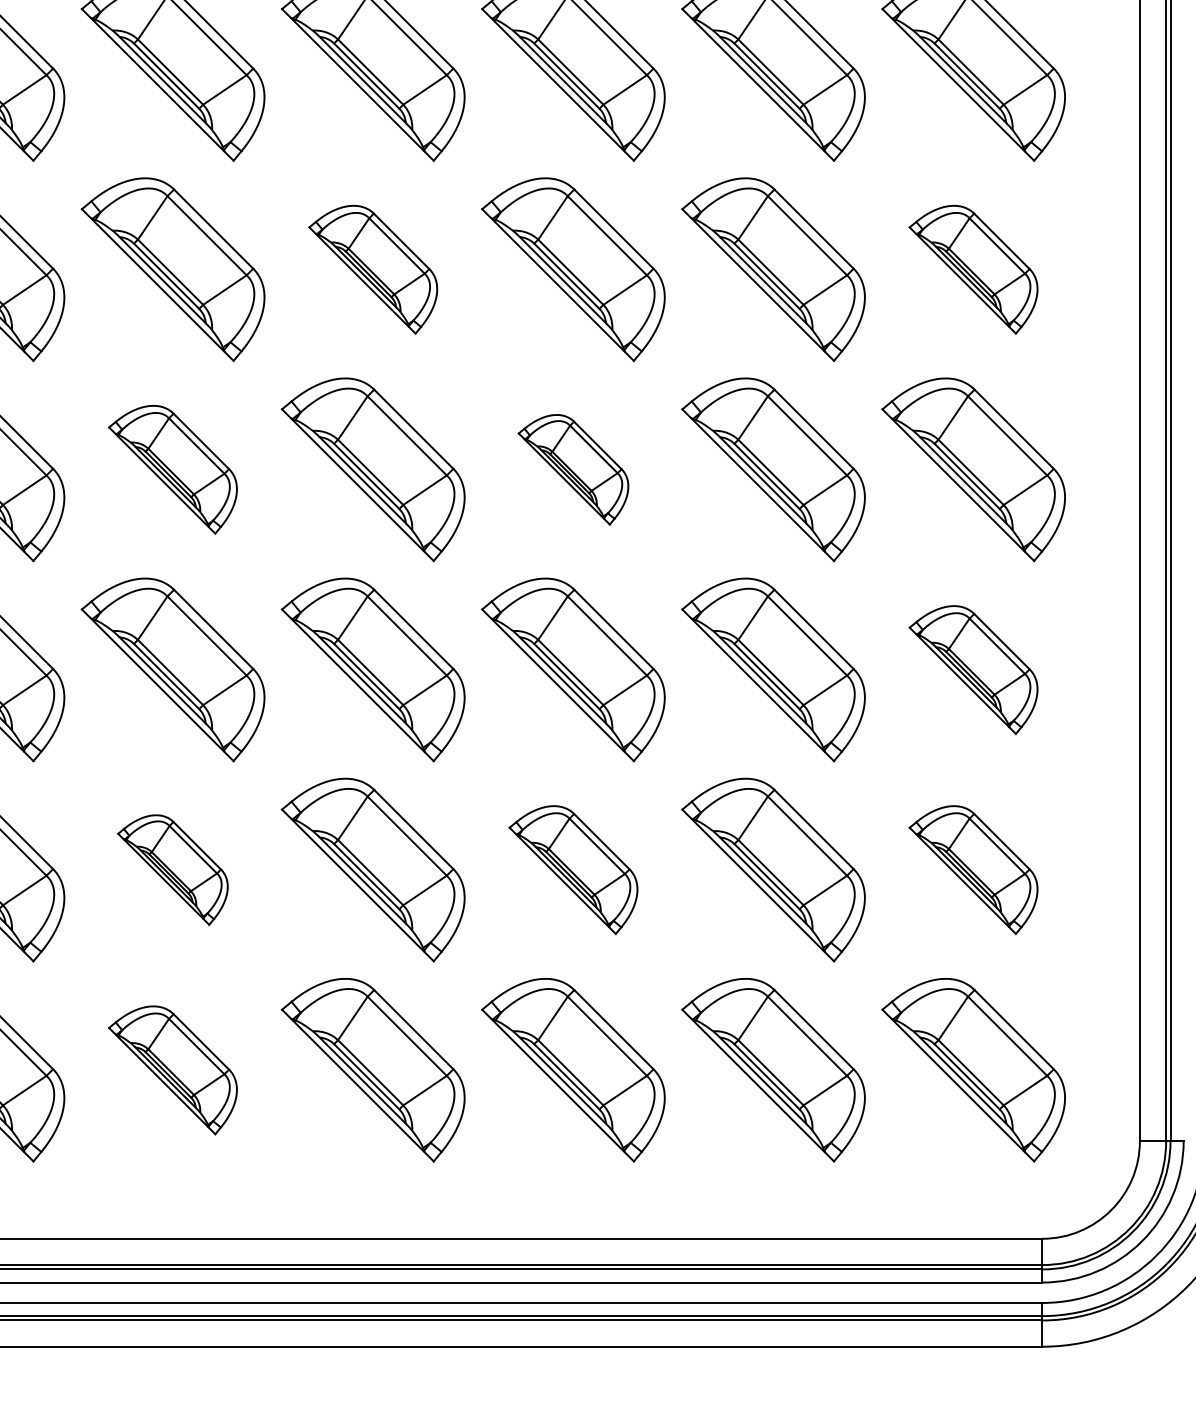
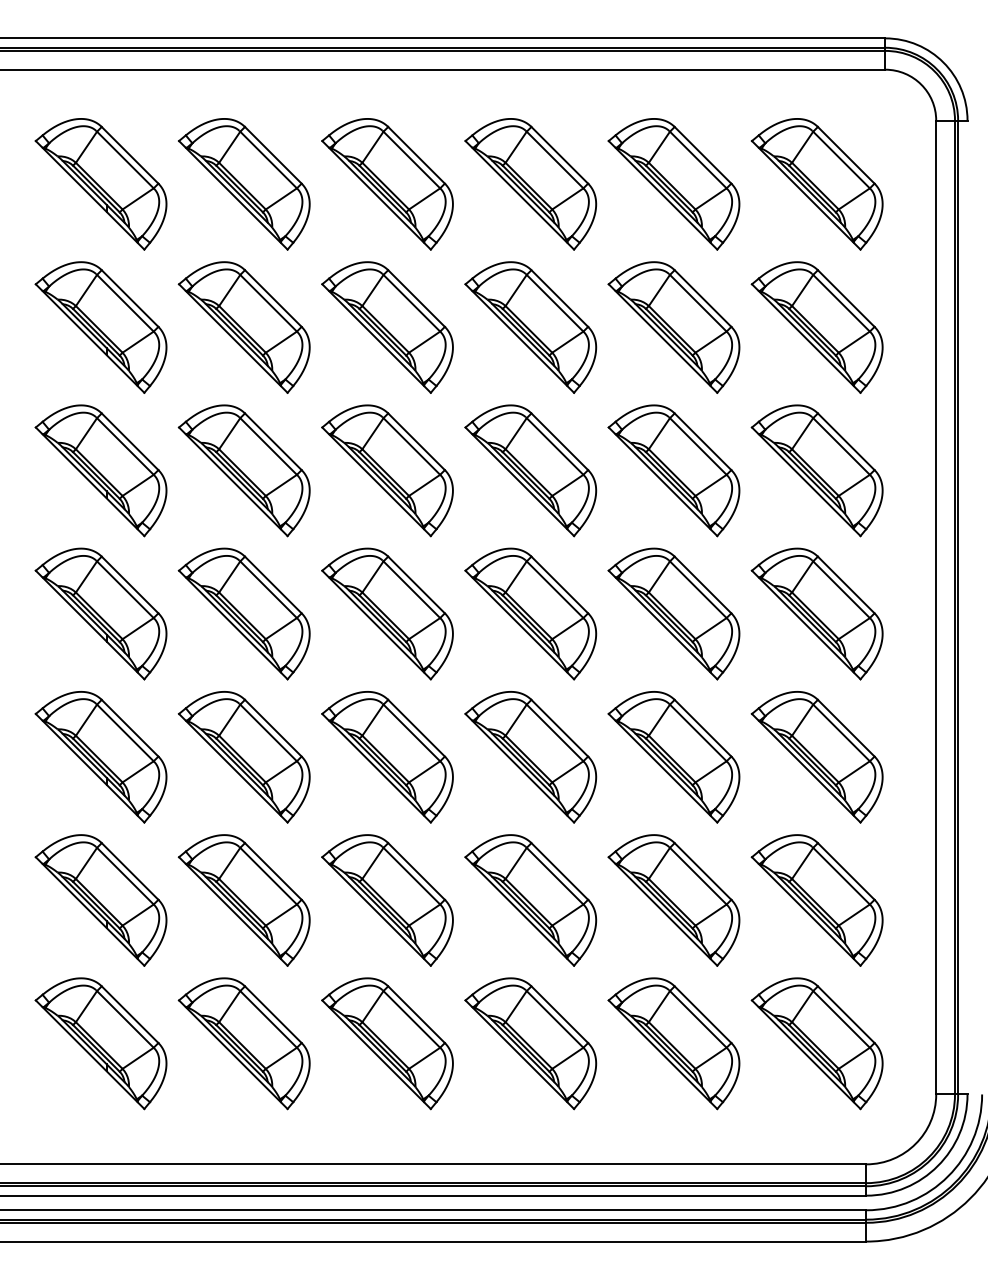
part: (373, 269) -> (387, 470), size x1.43
part: (972, 269) -> (816, 470), size x1.43
part: (171, 469) -> (243, 613), size x1.43
part: (573, 469) -> (530, 613), size x1.67
part: (972, 670) -> (816, 757), size x1.43
part: (171, 870) -> (243, 900), size x1.67
part: (573, 870) -> (530, 900), size x1.43
part: (972, 870) -> (816, 900), size x1.43
part: (171, 1069) -> (243, 1043), size x1.43

